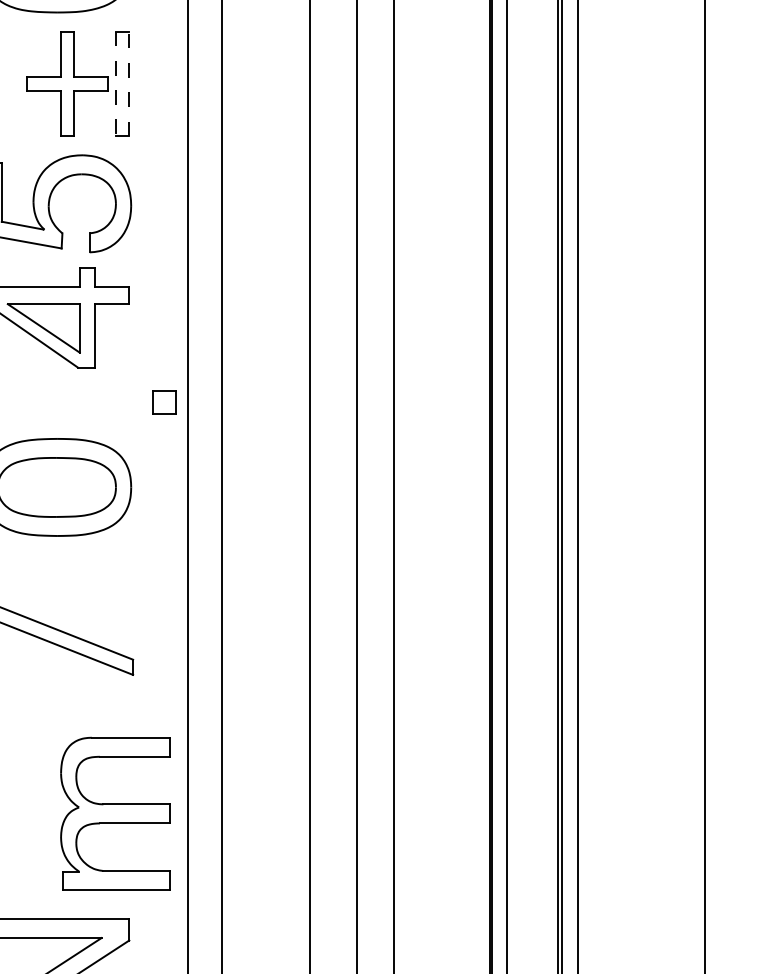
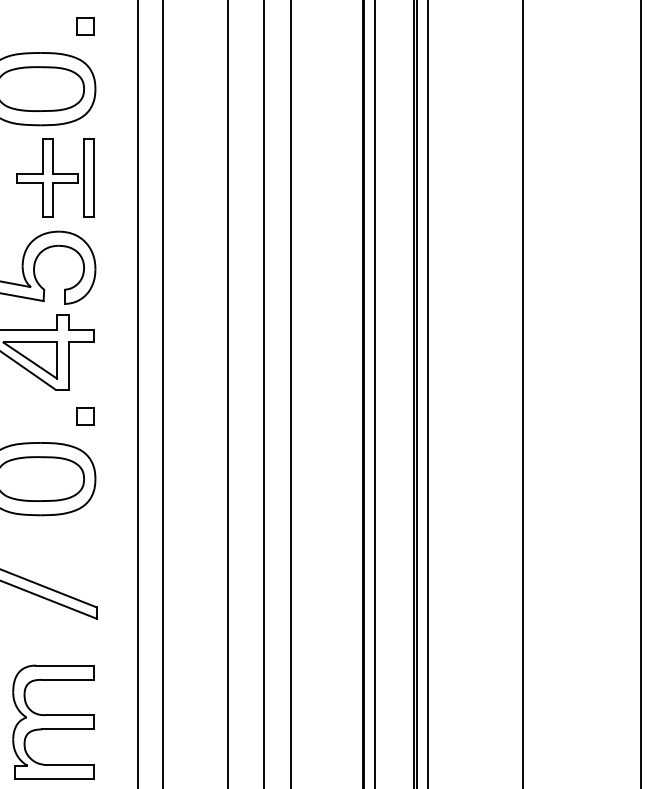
line: (116, 83) -> (84, 178), dashed -> solid
line: (129, 83) -> (94, 178), dashed -> solid
part: (164, 403) -> (85, 416), moved
part: (115, 812) -> (53, 721), moved

